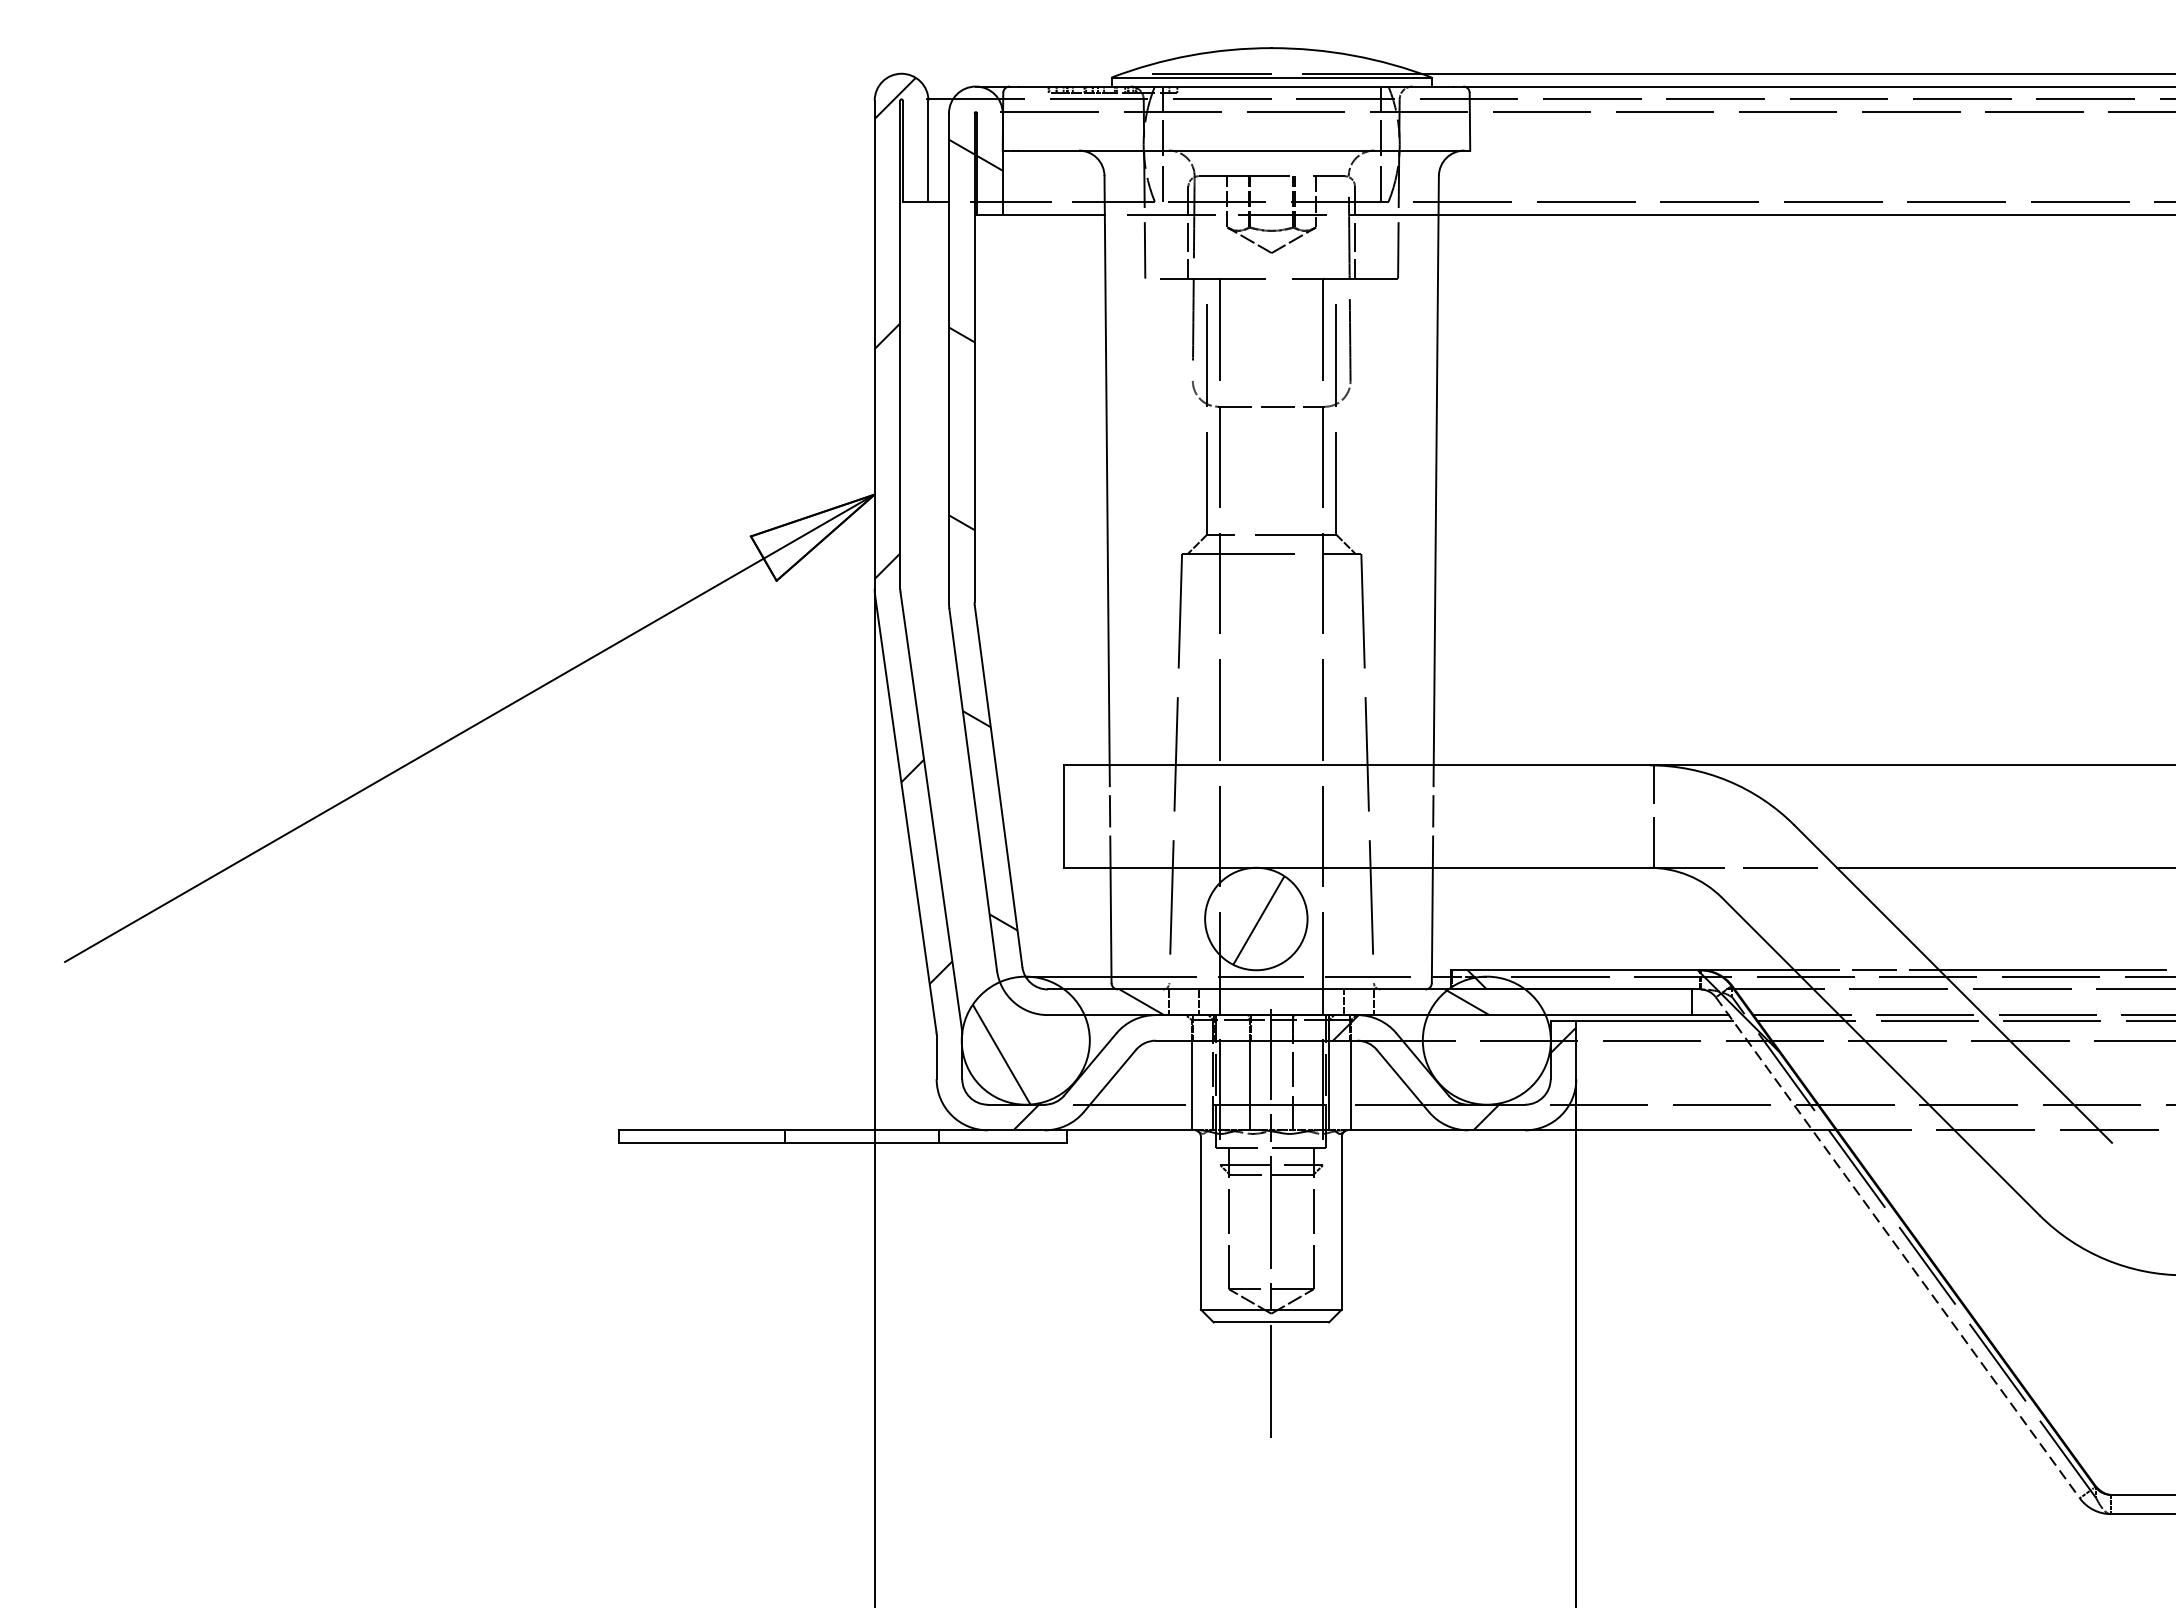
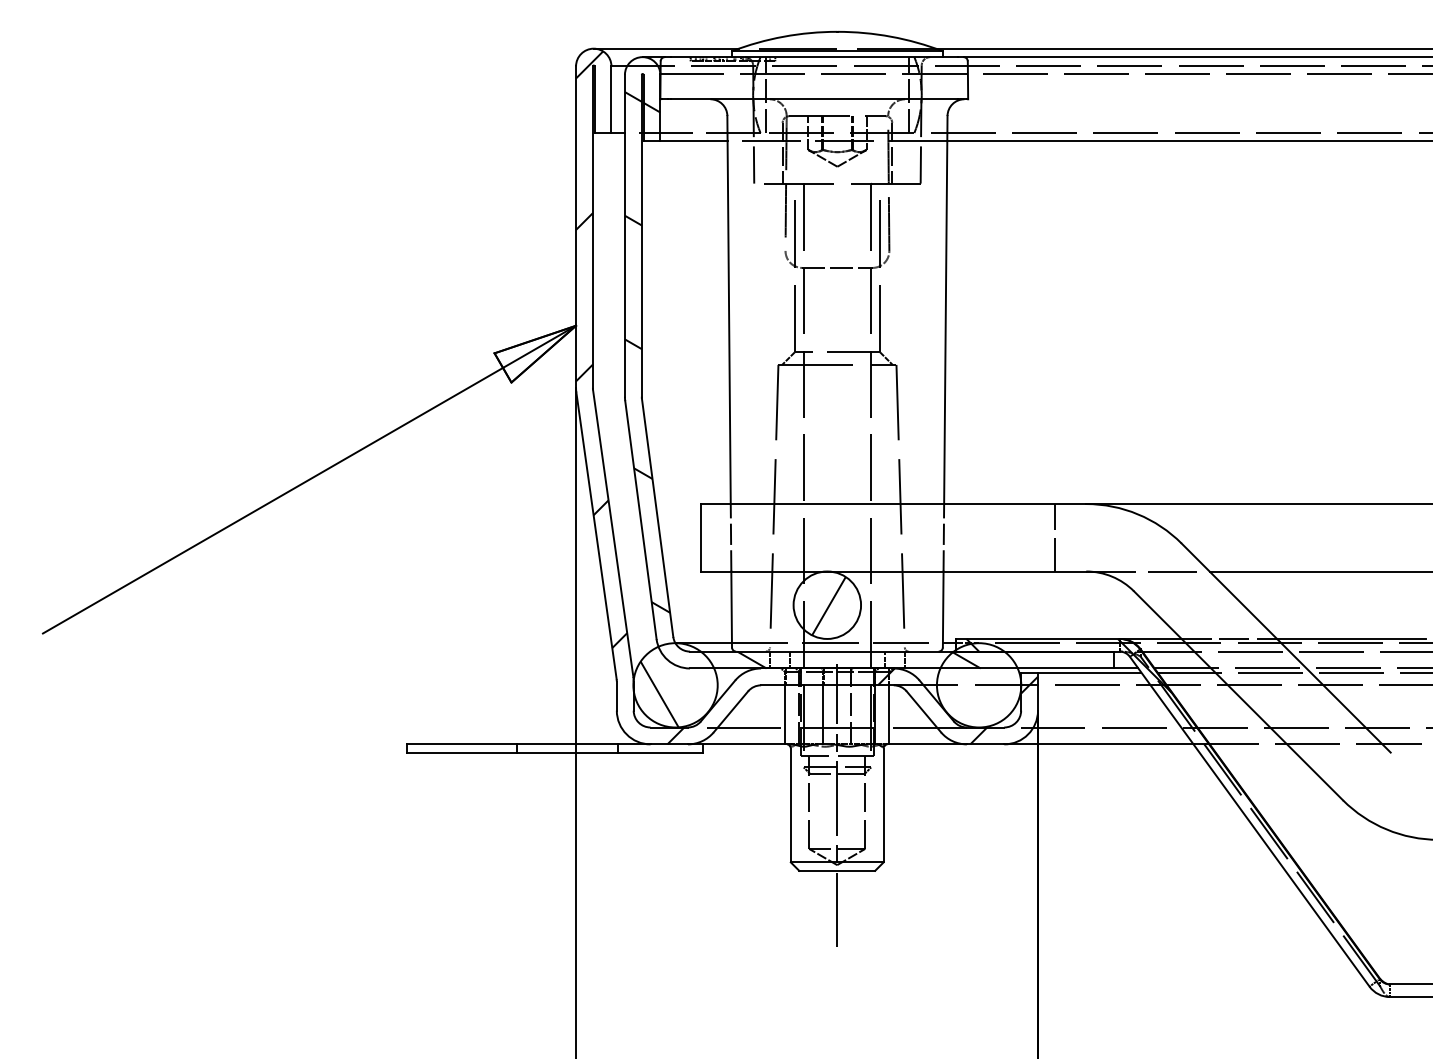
line: (1010, 73) -> (665, 48), added
line: (1654, 816) -> (1055, 537), moved
line: (1897, 1247) -> (1249, 821), dashed -> solid

